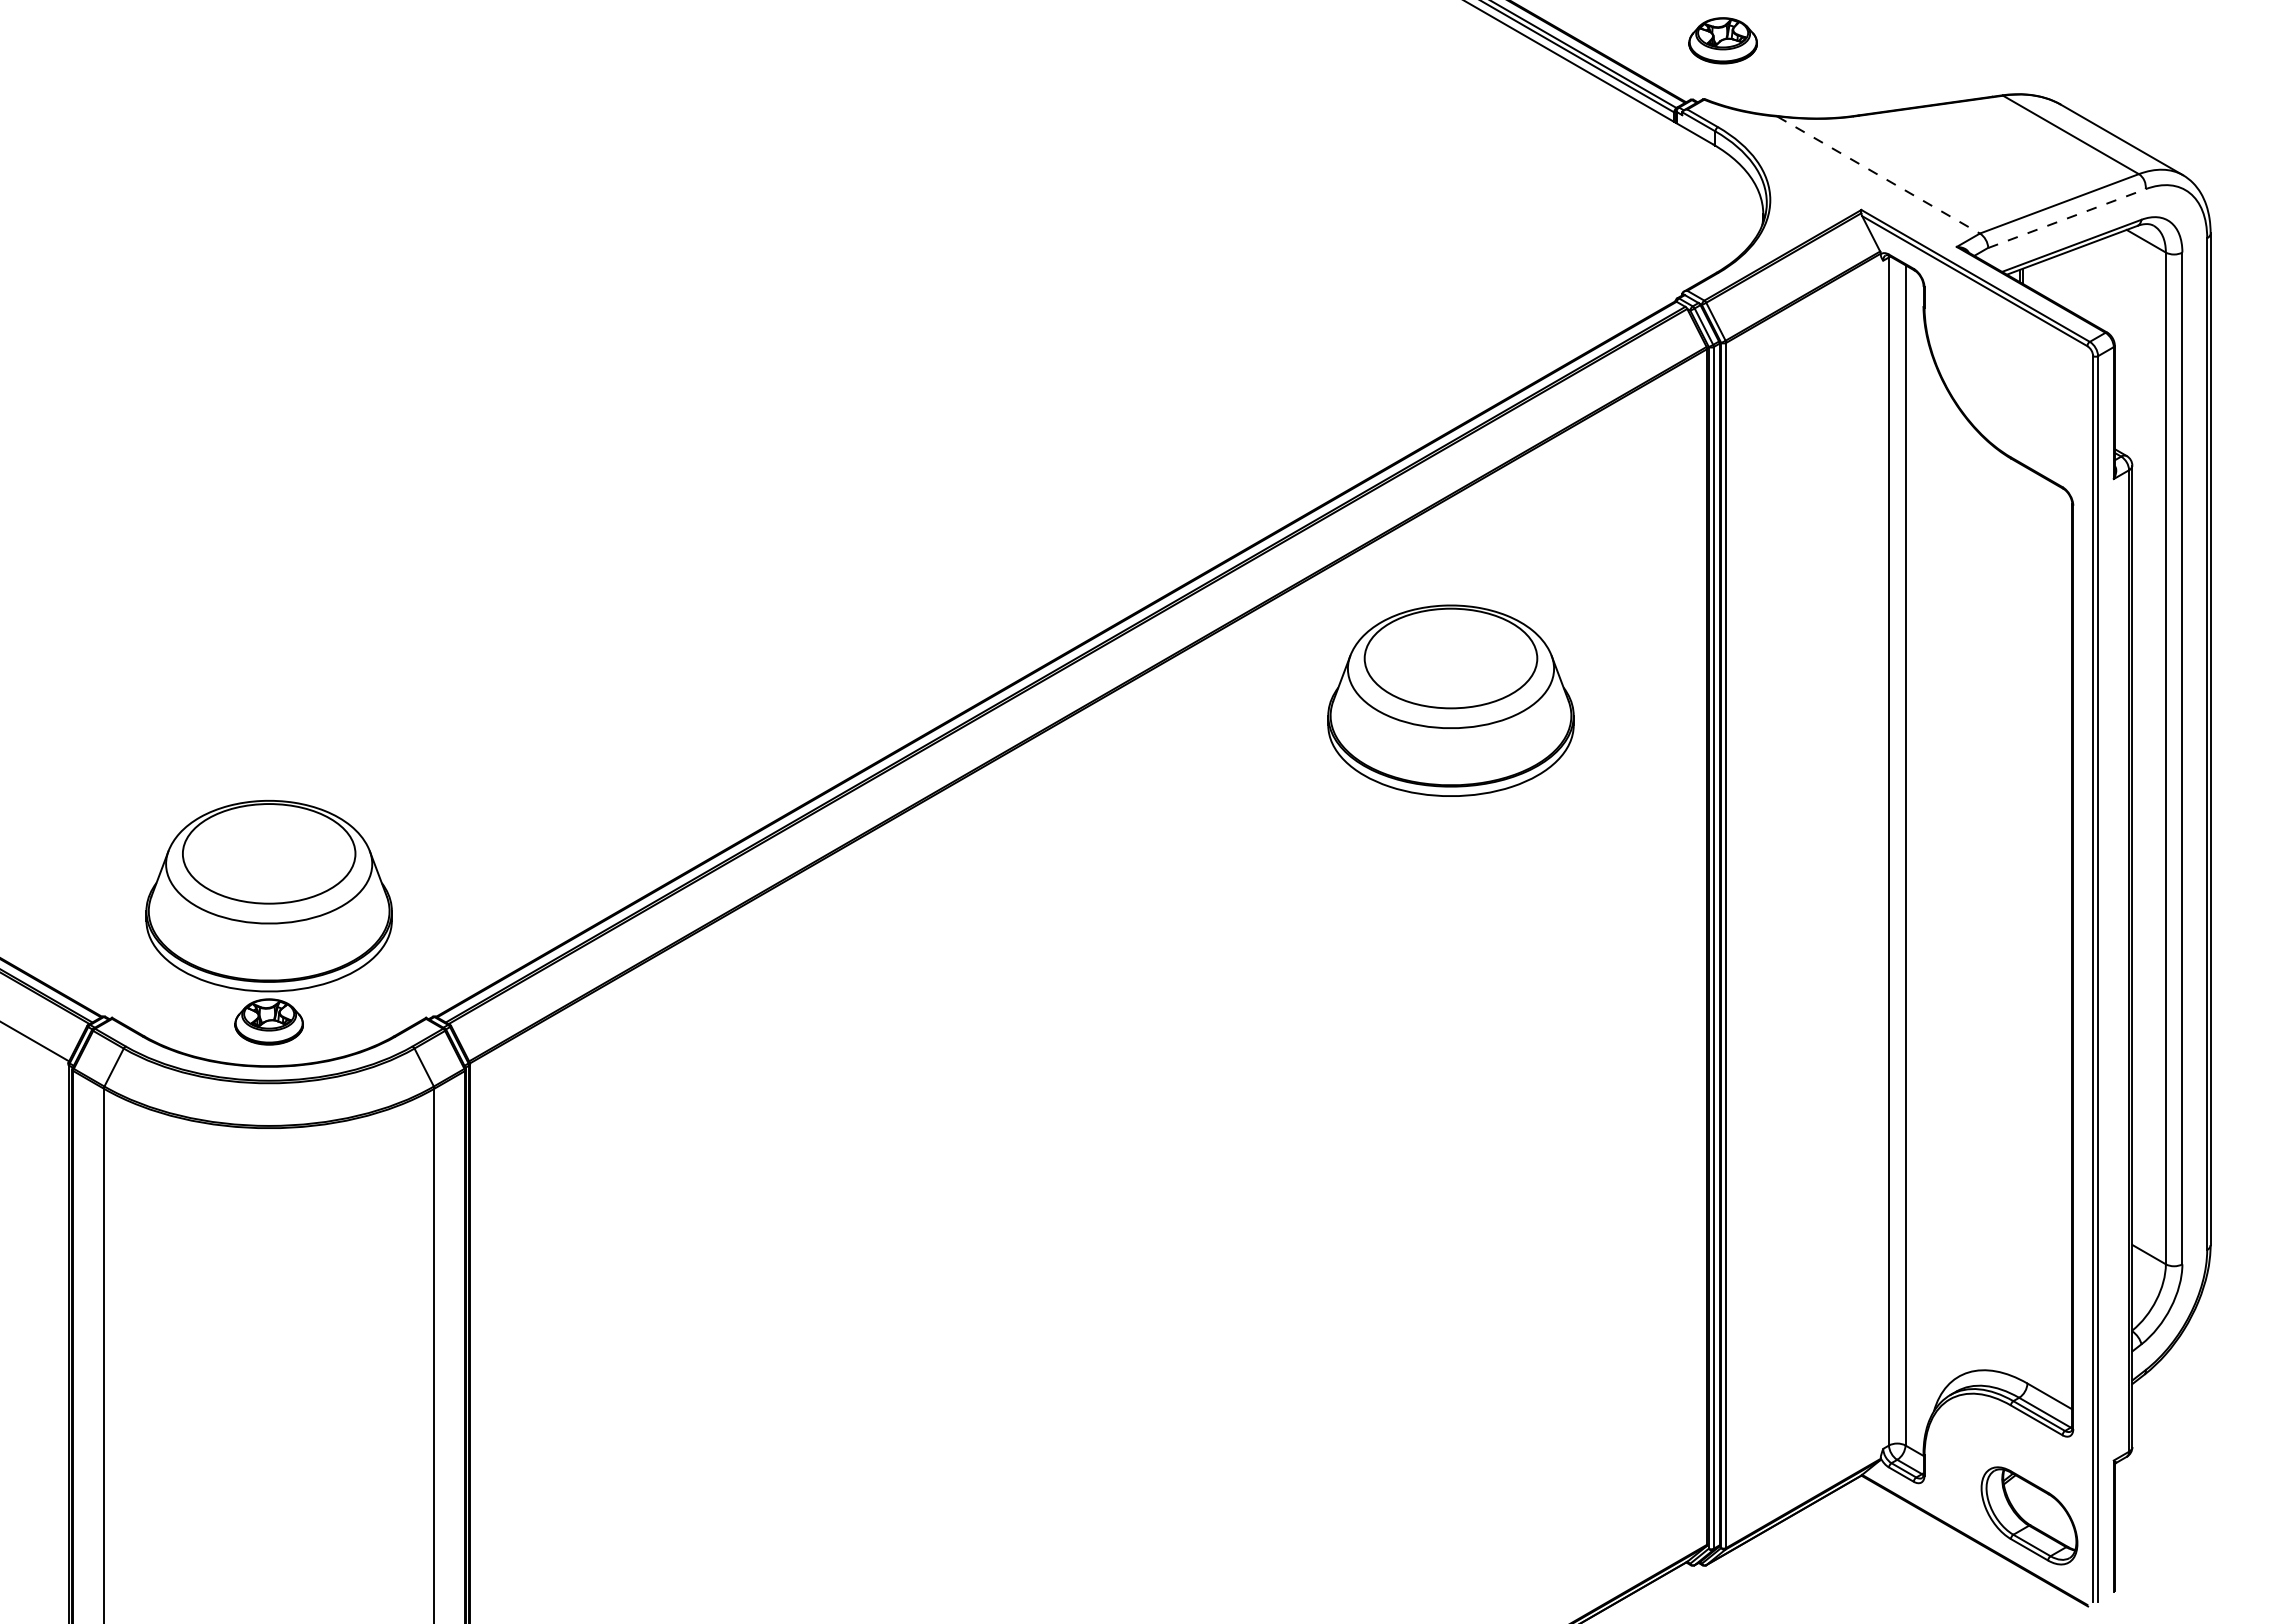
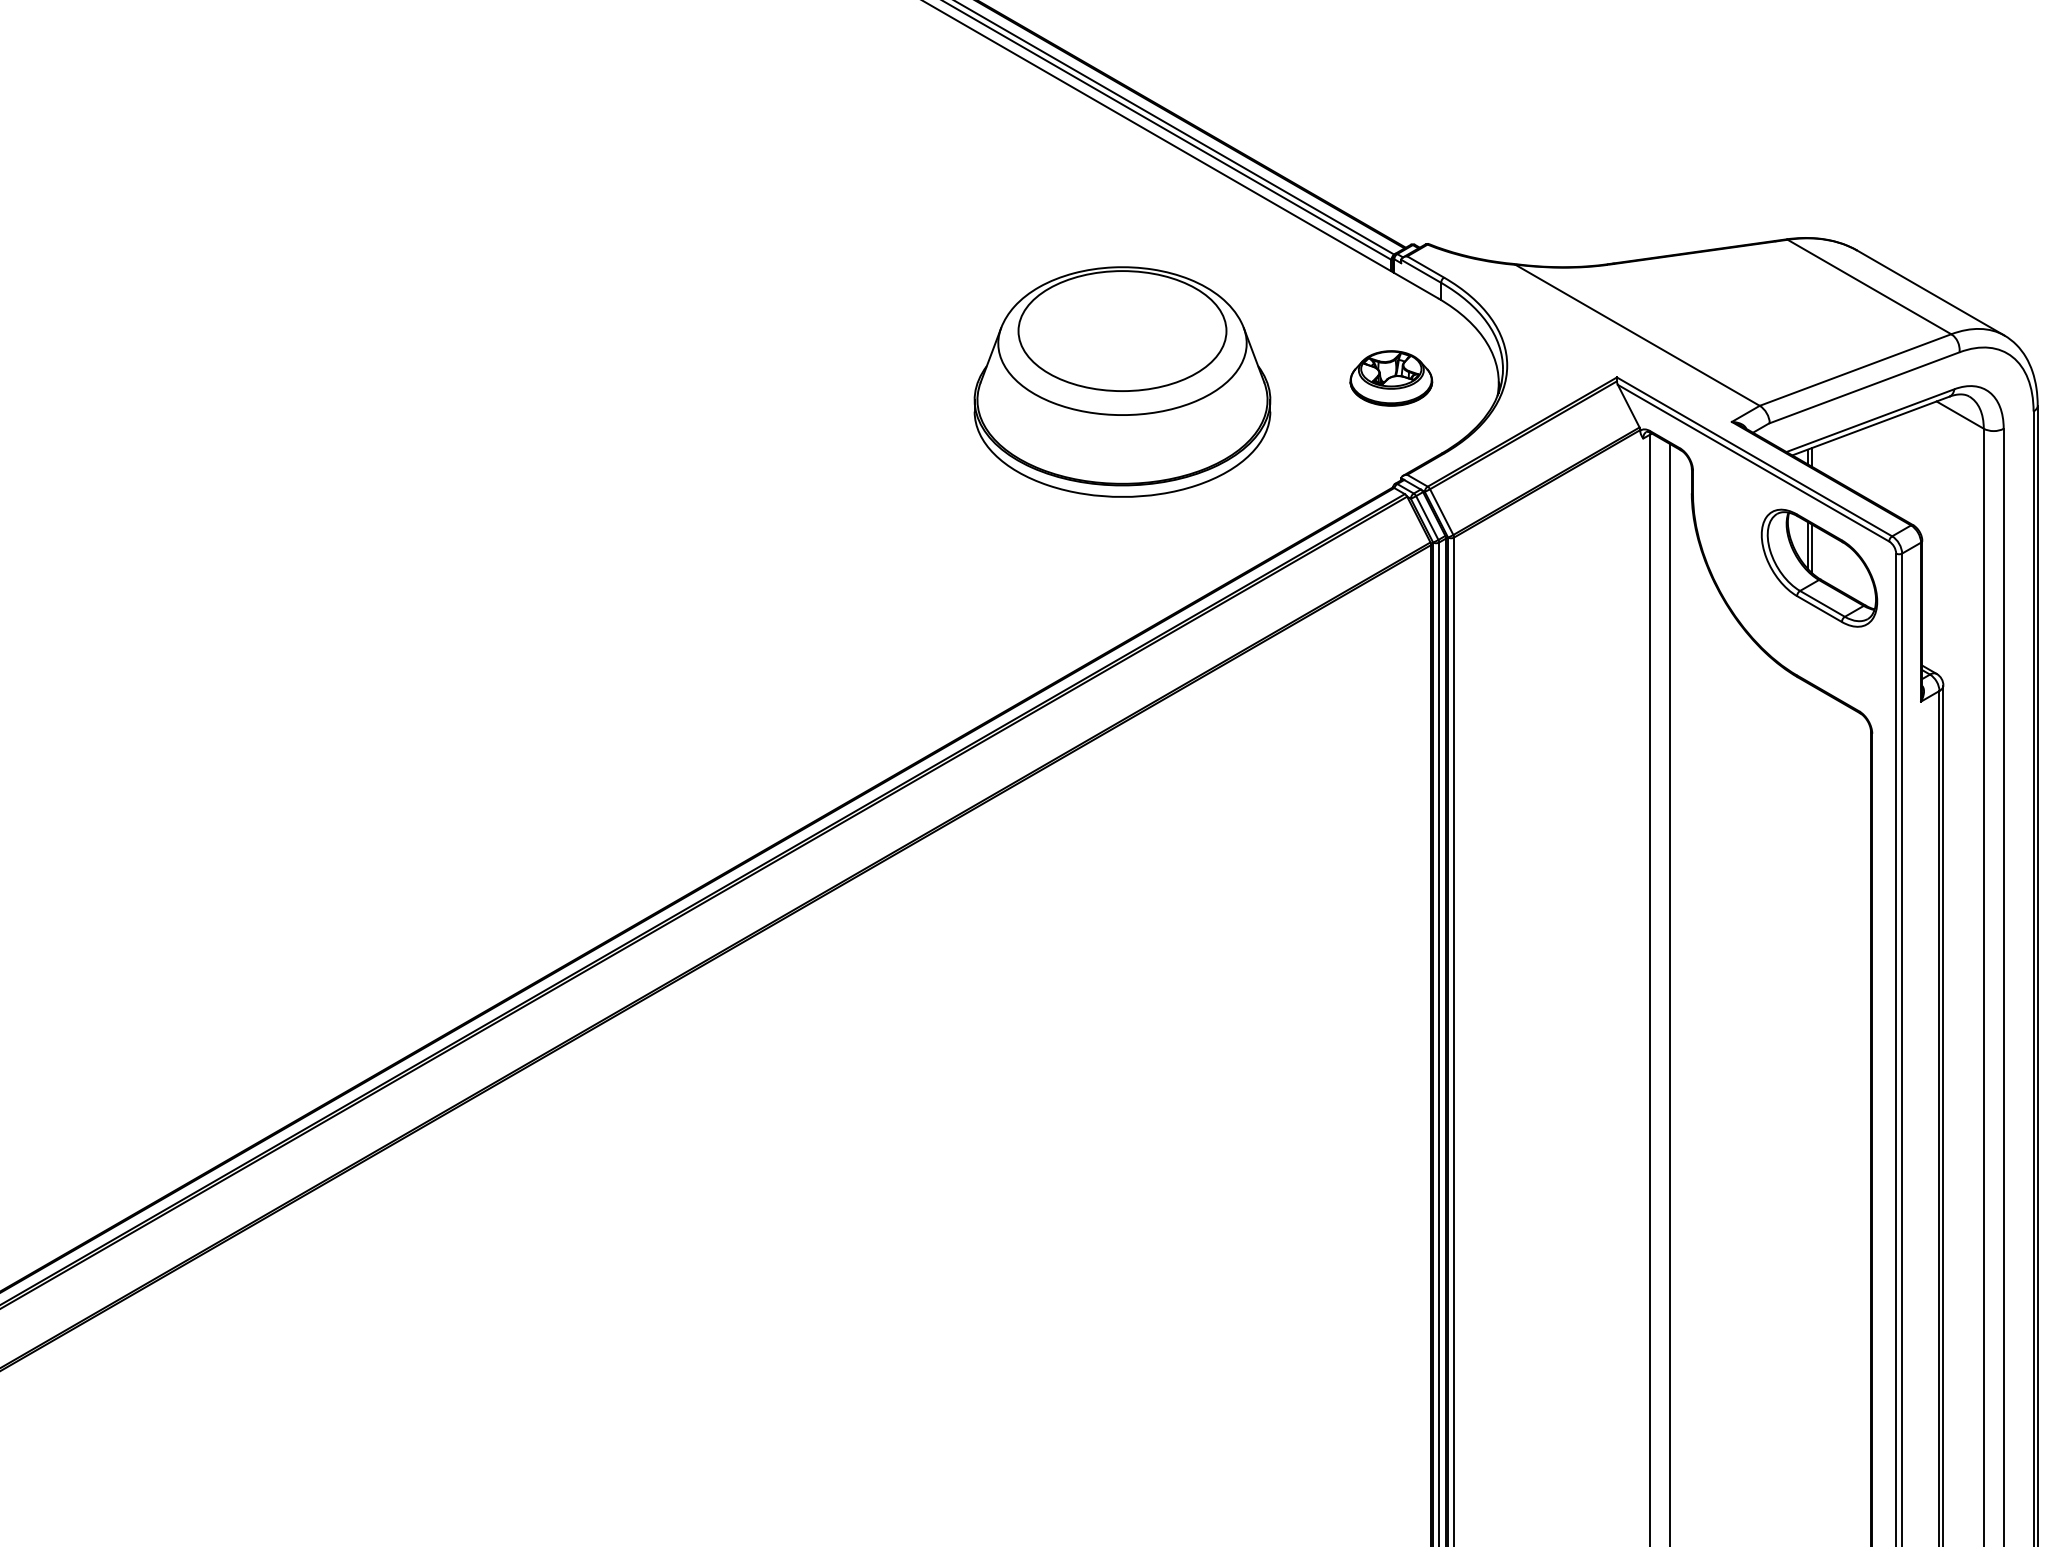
part: (1722, 40) -> (1390, 378), moved
line: (1878, 175) -> (1637, 335), dashed -> solid
line: (2067, 218) -> (1865, 387), dashed -> solid
part: (2029, 367) -> (1819, 567), added
part: (1450, 700) -> (1121, 381), moved

